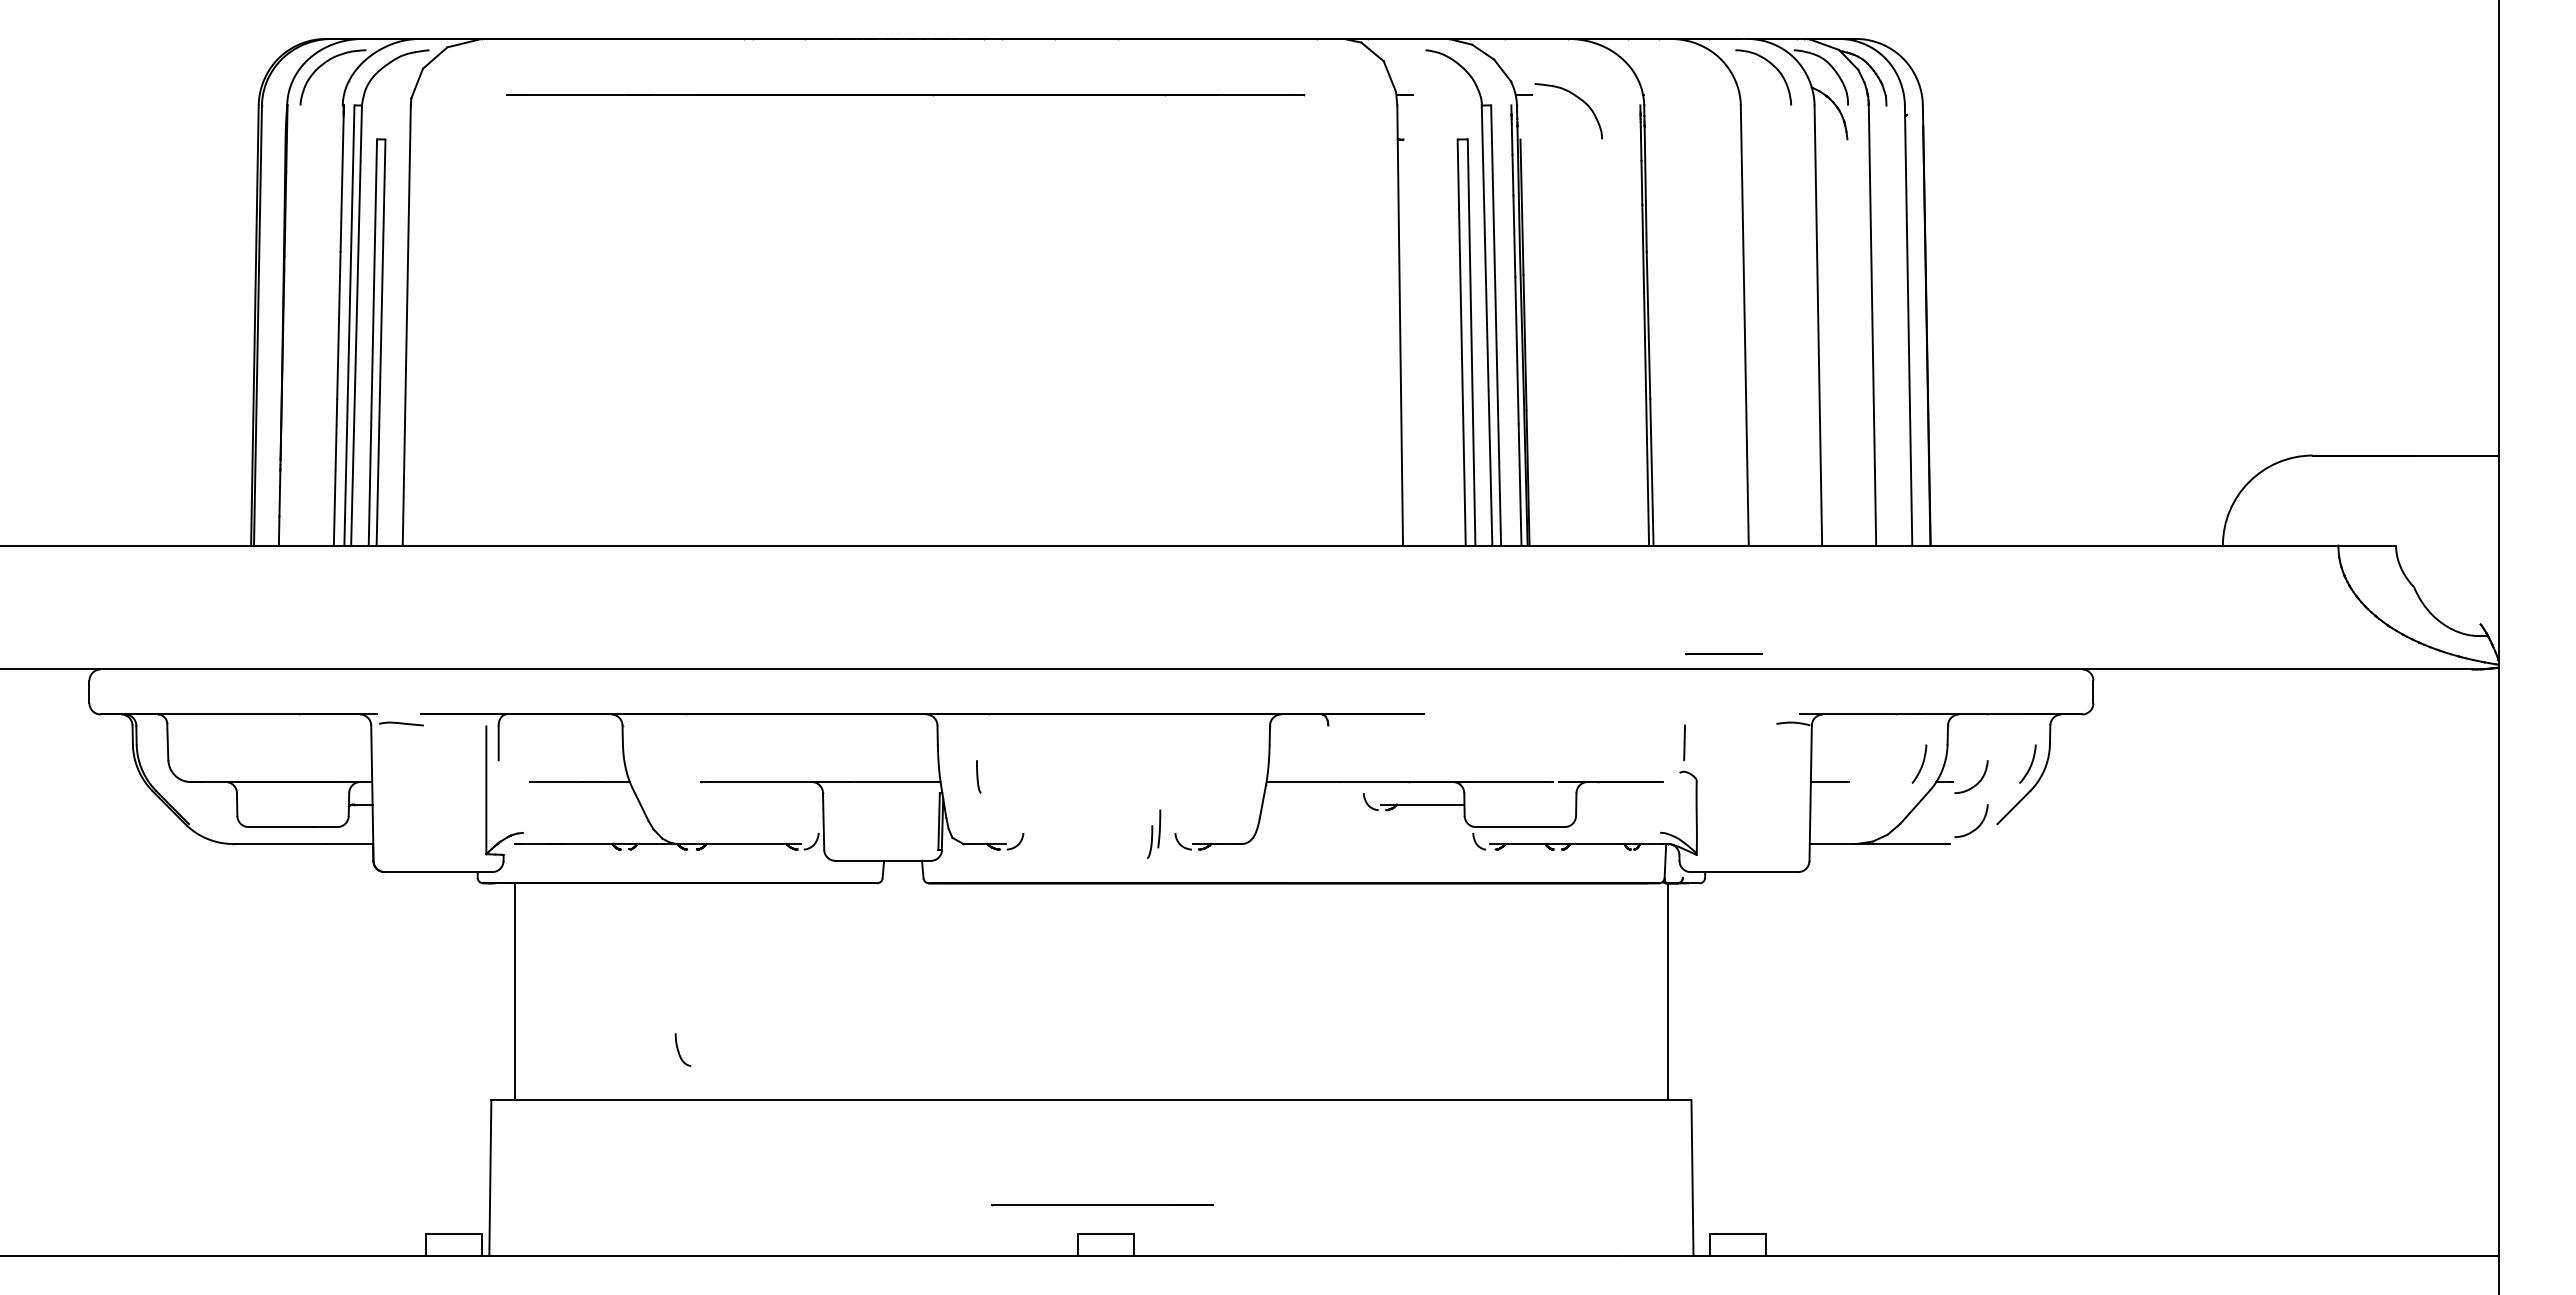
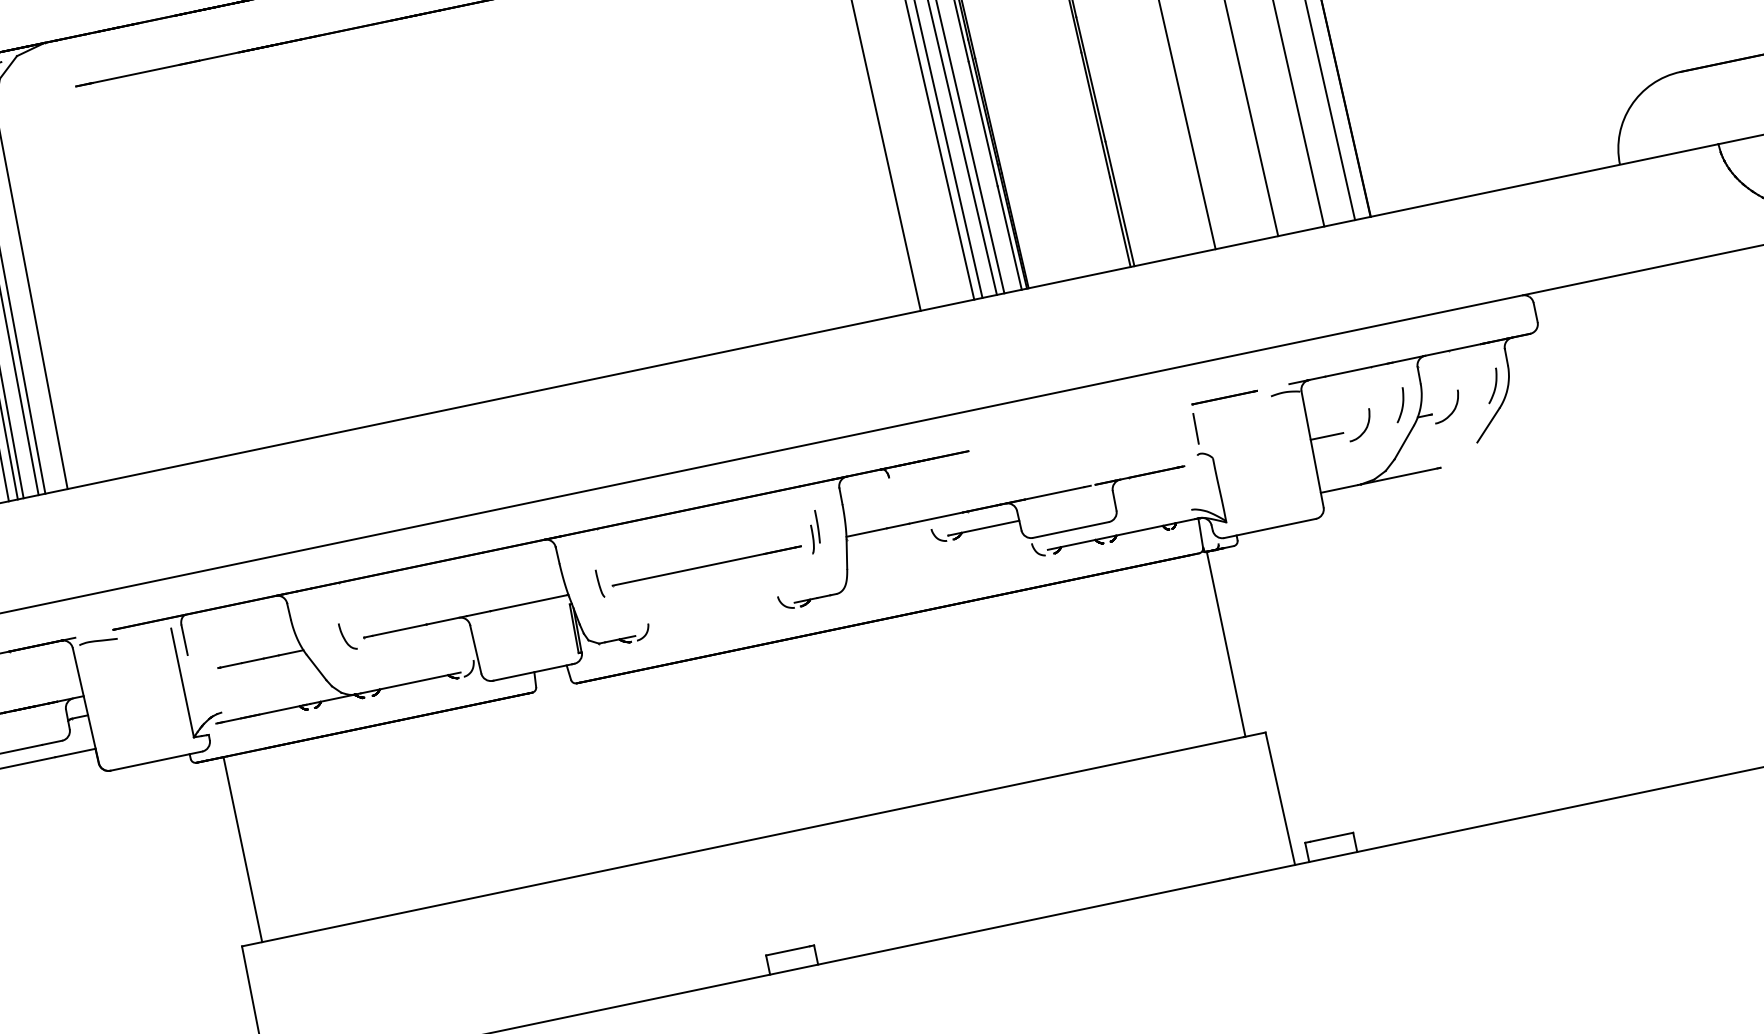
line: (1723, 654) -> (1224, 397), moved
curve: (1875, 781) -> (1365, 427), added
curve: (1977, 826) -> (1460, 448), removed
part: (1154, 833) -> (814, 531), moved
curve: (679, 1051) -> (345, 638), moved
line: (1102, 1205) -> (706, 566), moved

